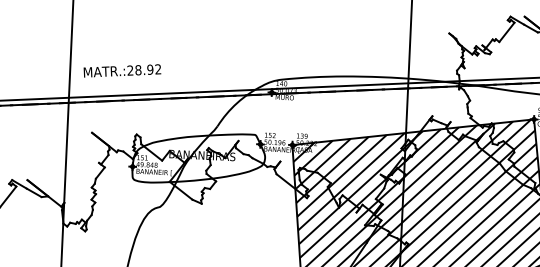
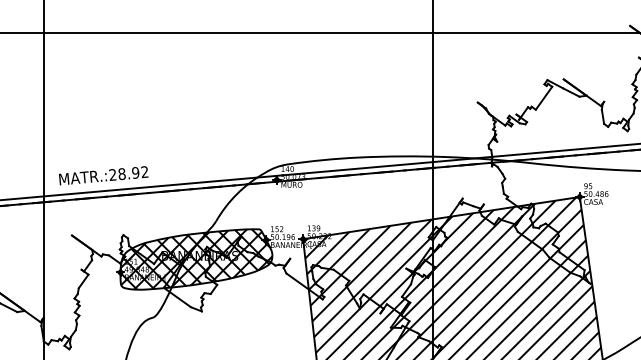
text: (122, 70) -> (103, 175), moved
hatch: (199, 158) -> (196, 259), added

